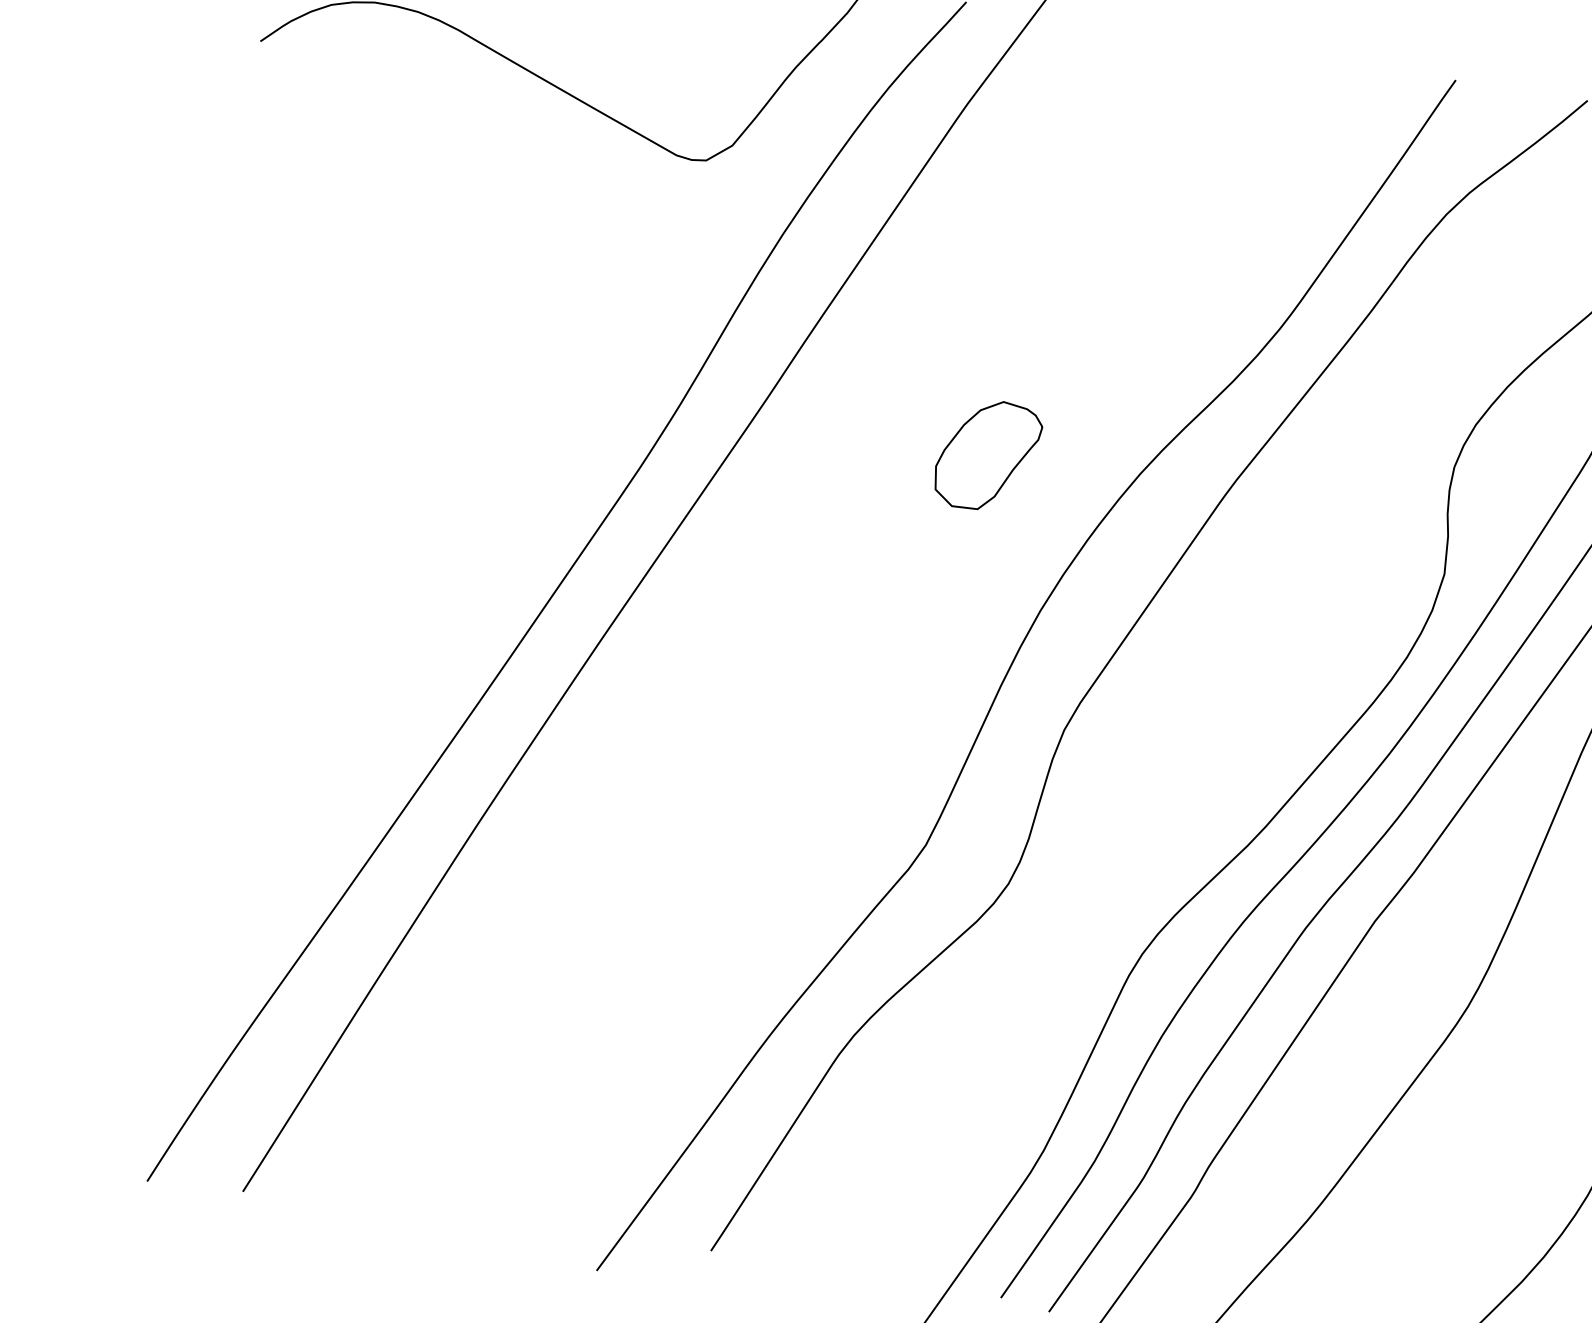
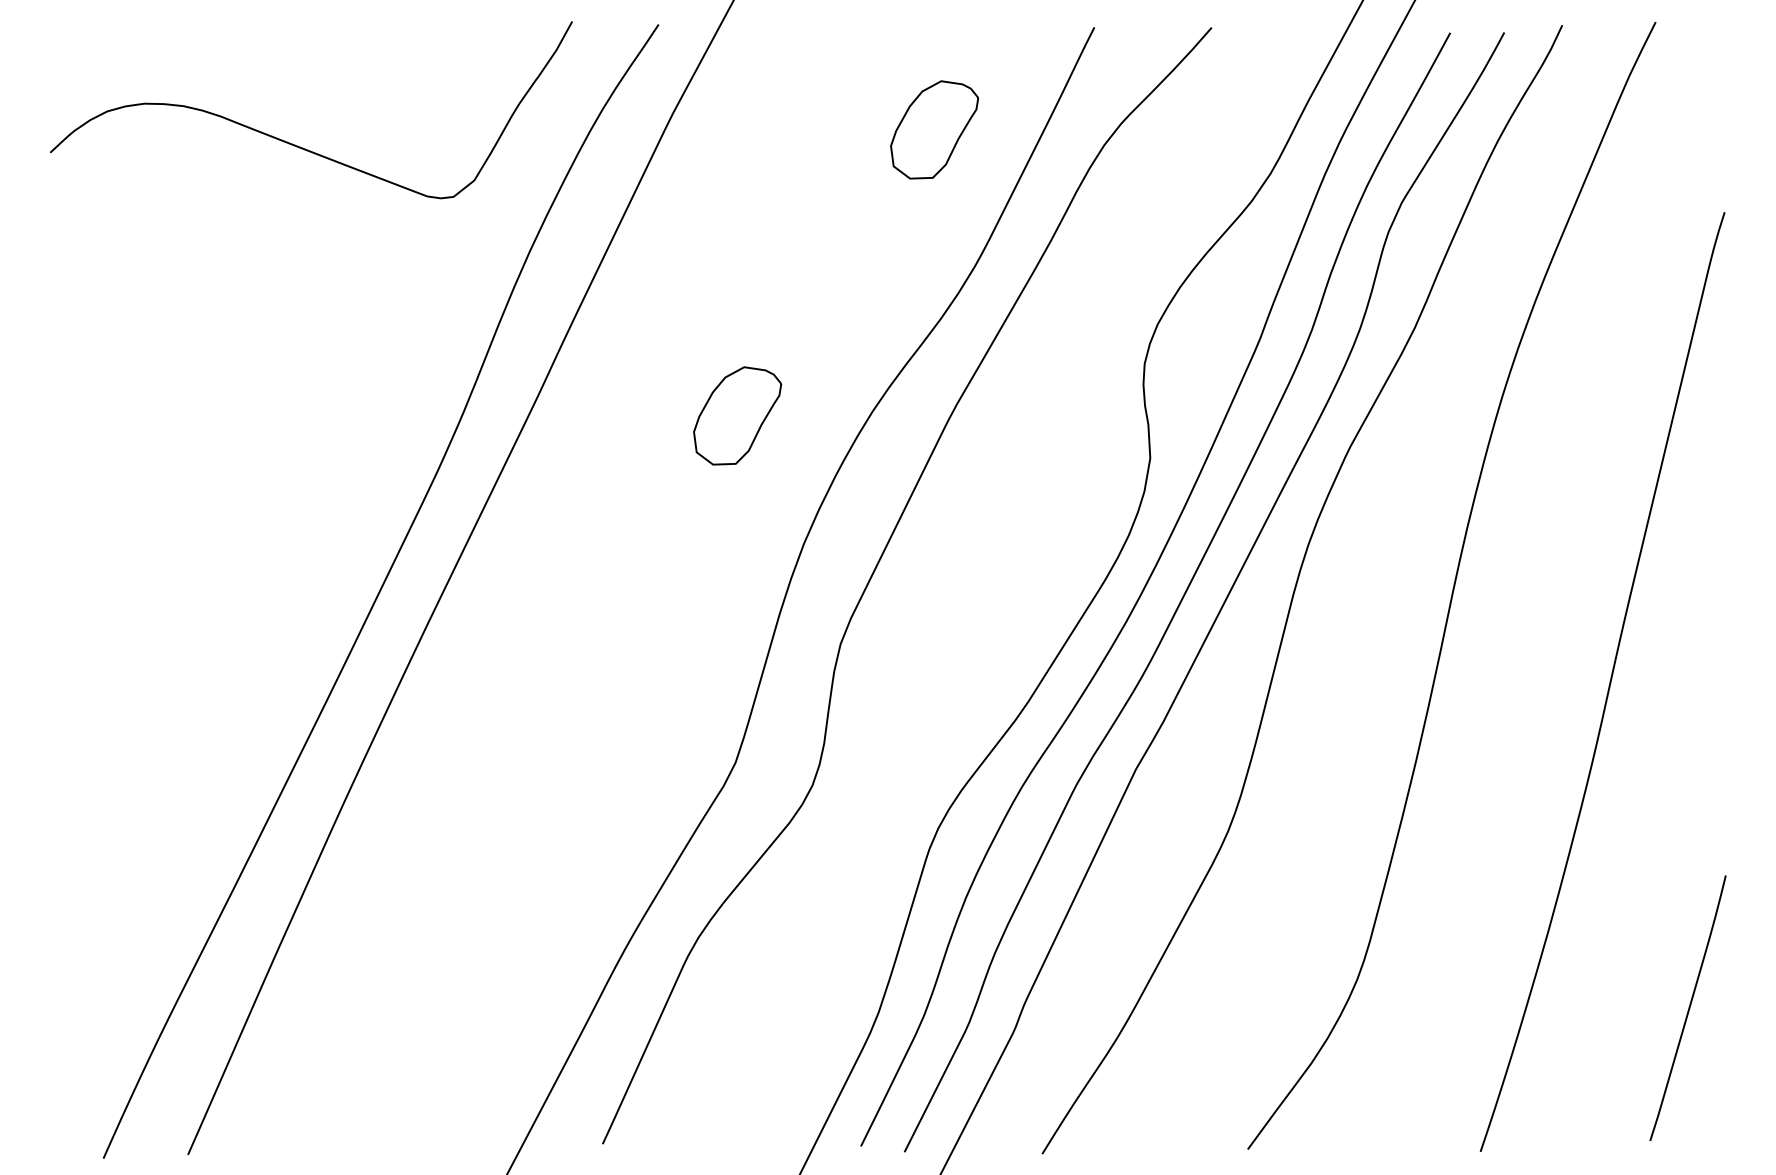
part: (1258, 167) -> (934, 129), added

